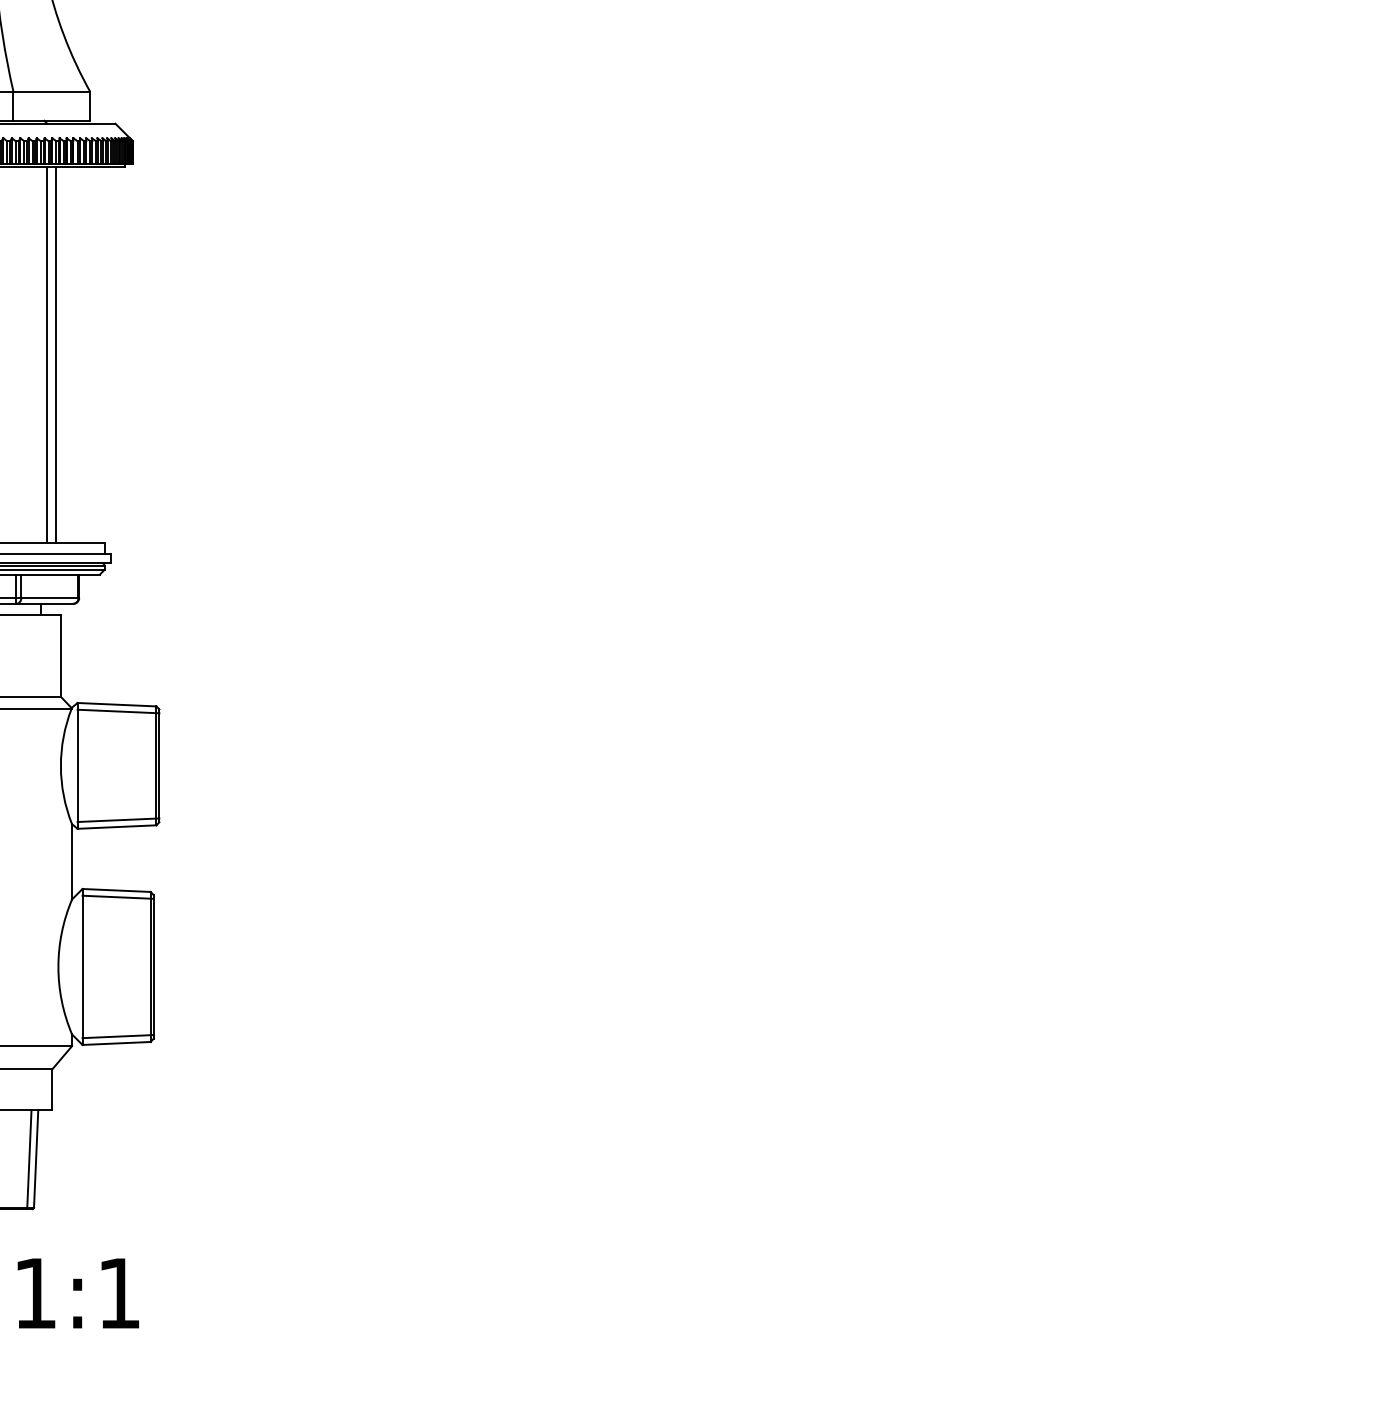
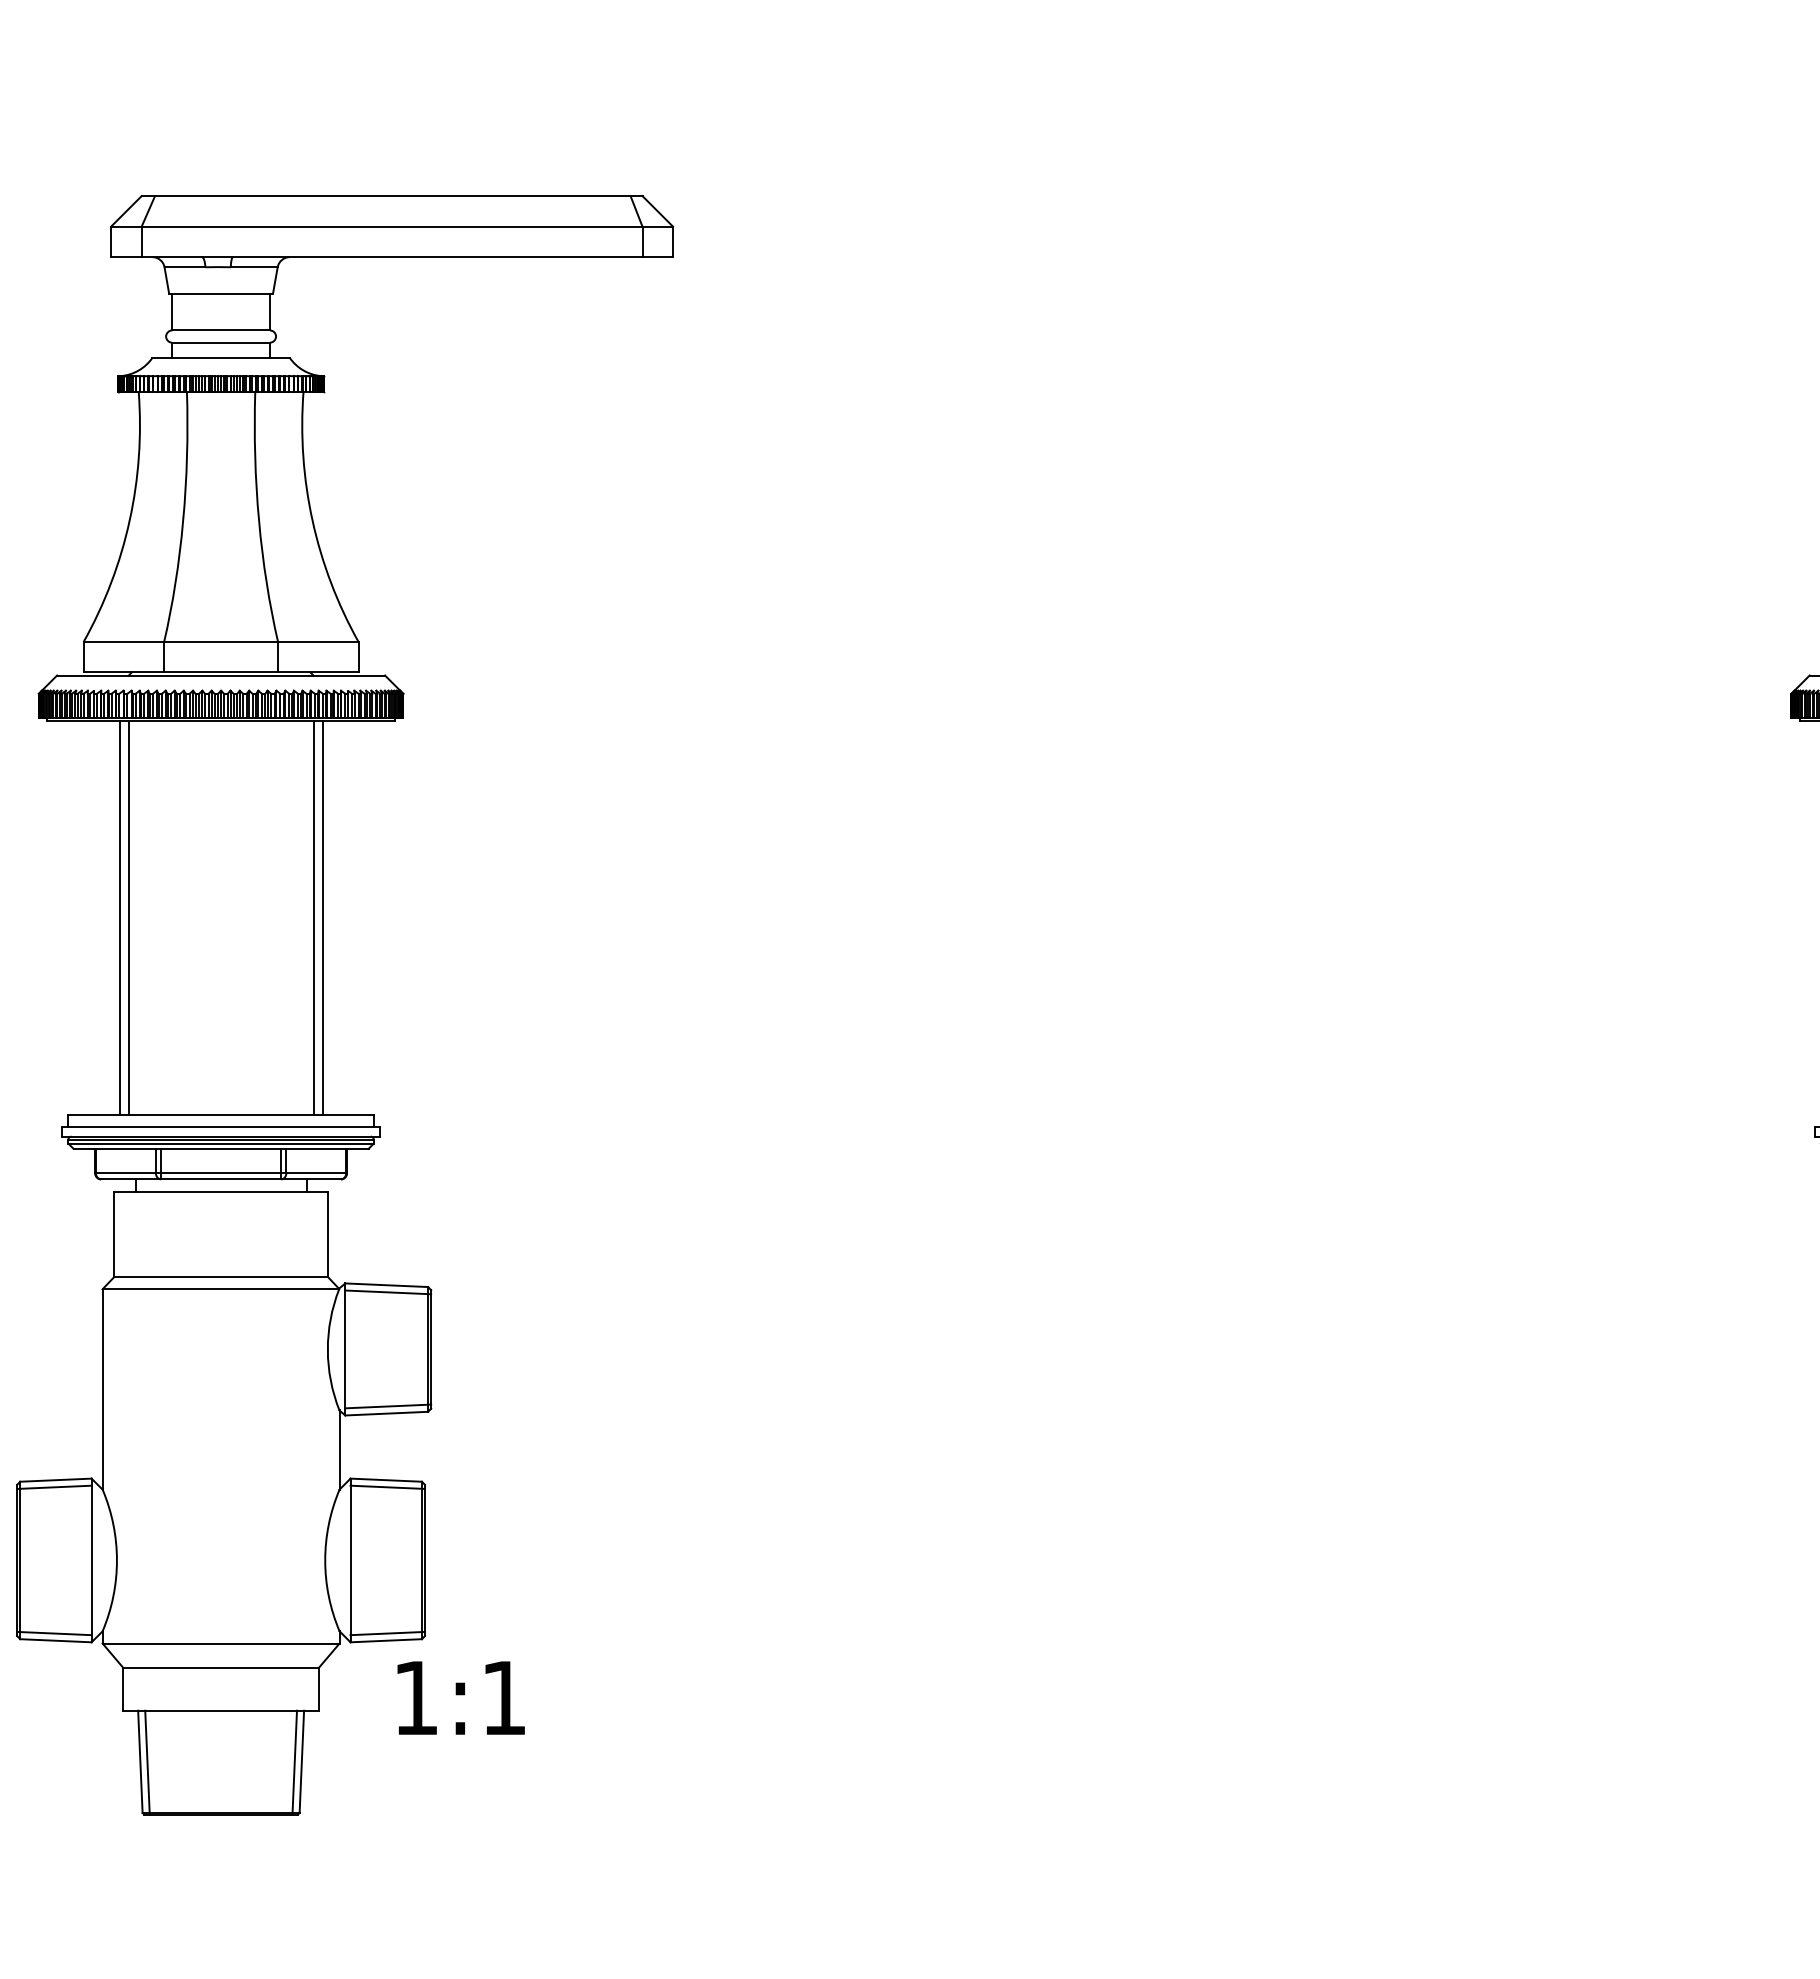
text: (77, 1292) -> (460, 1697), moved

